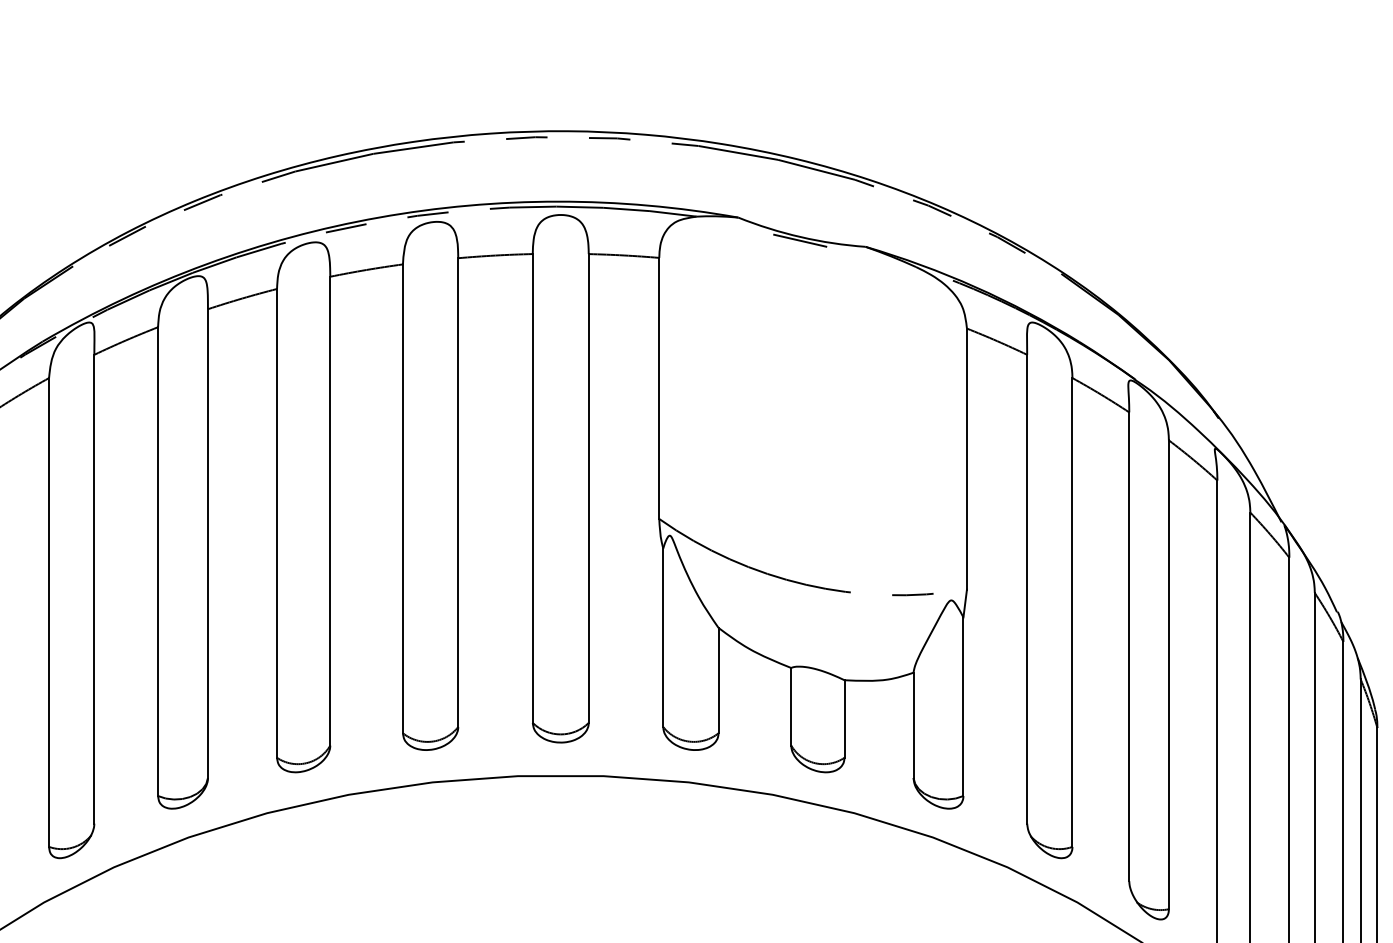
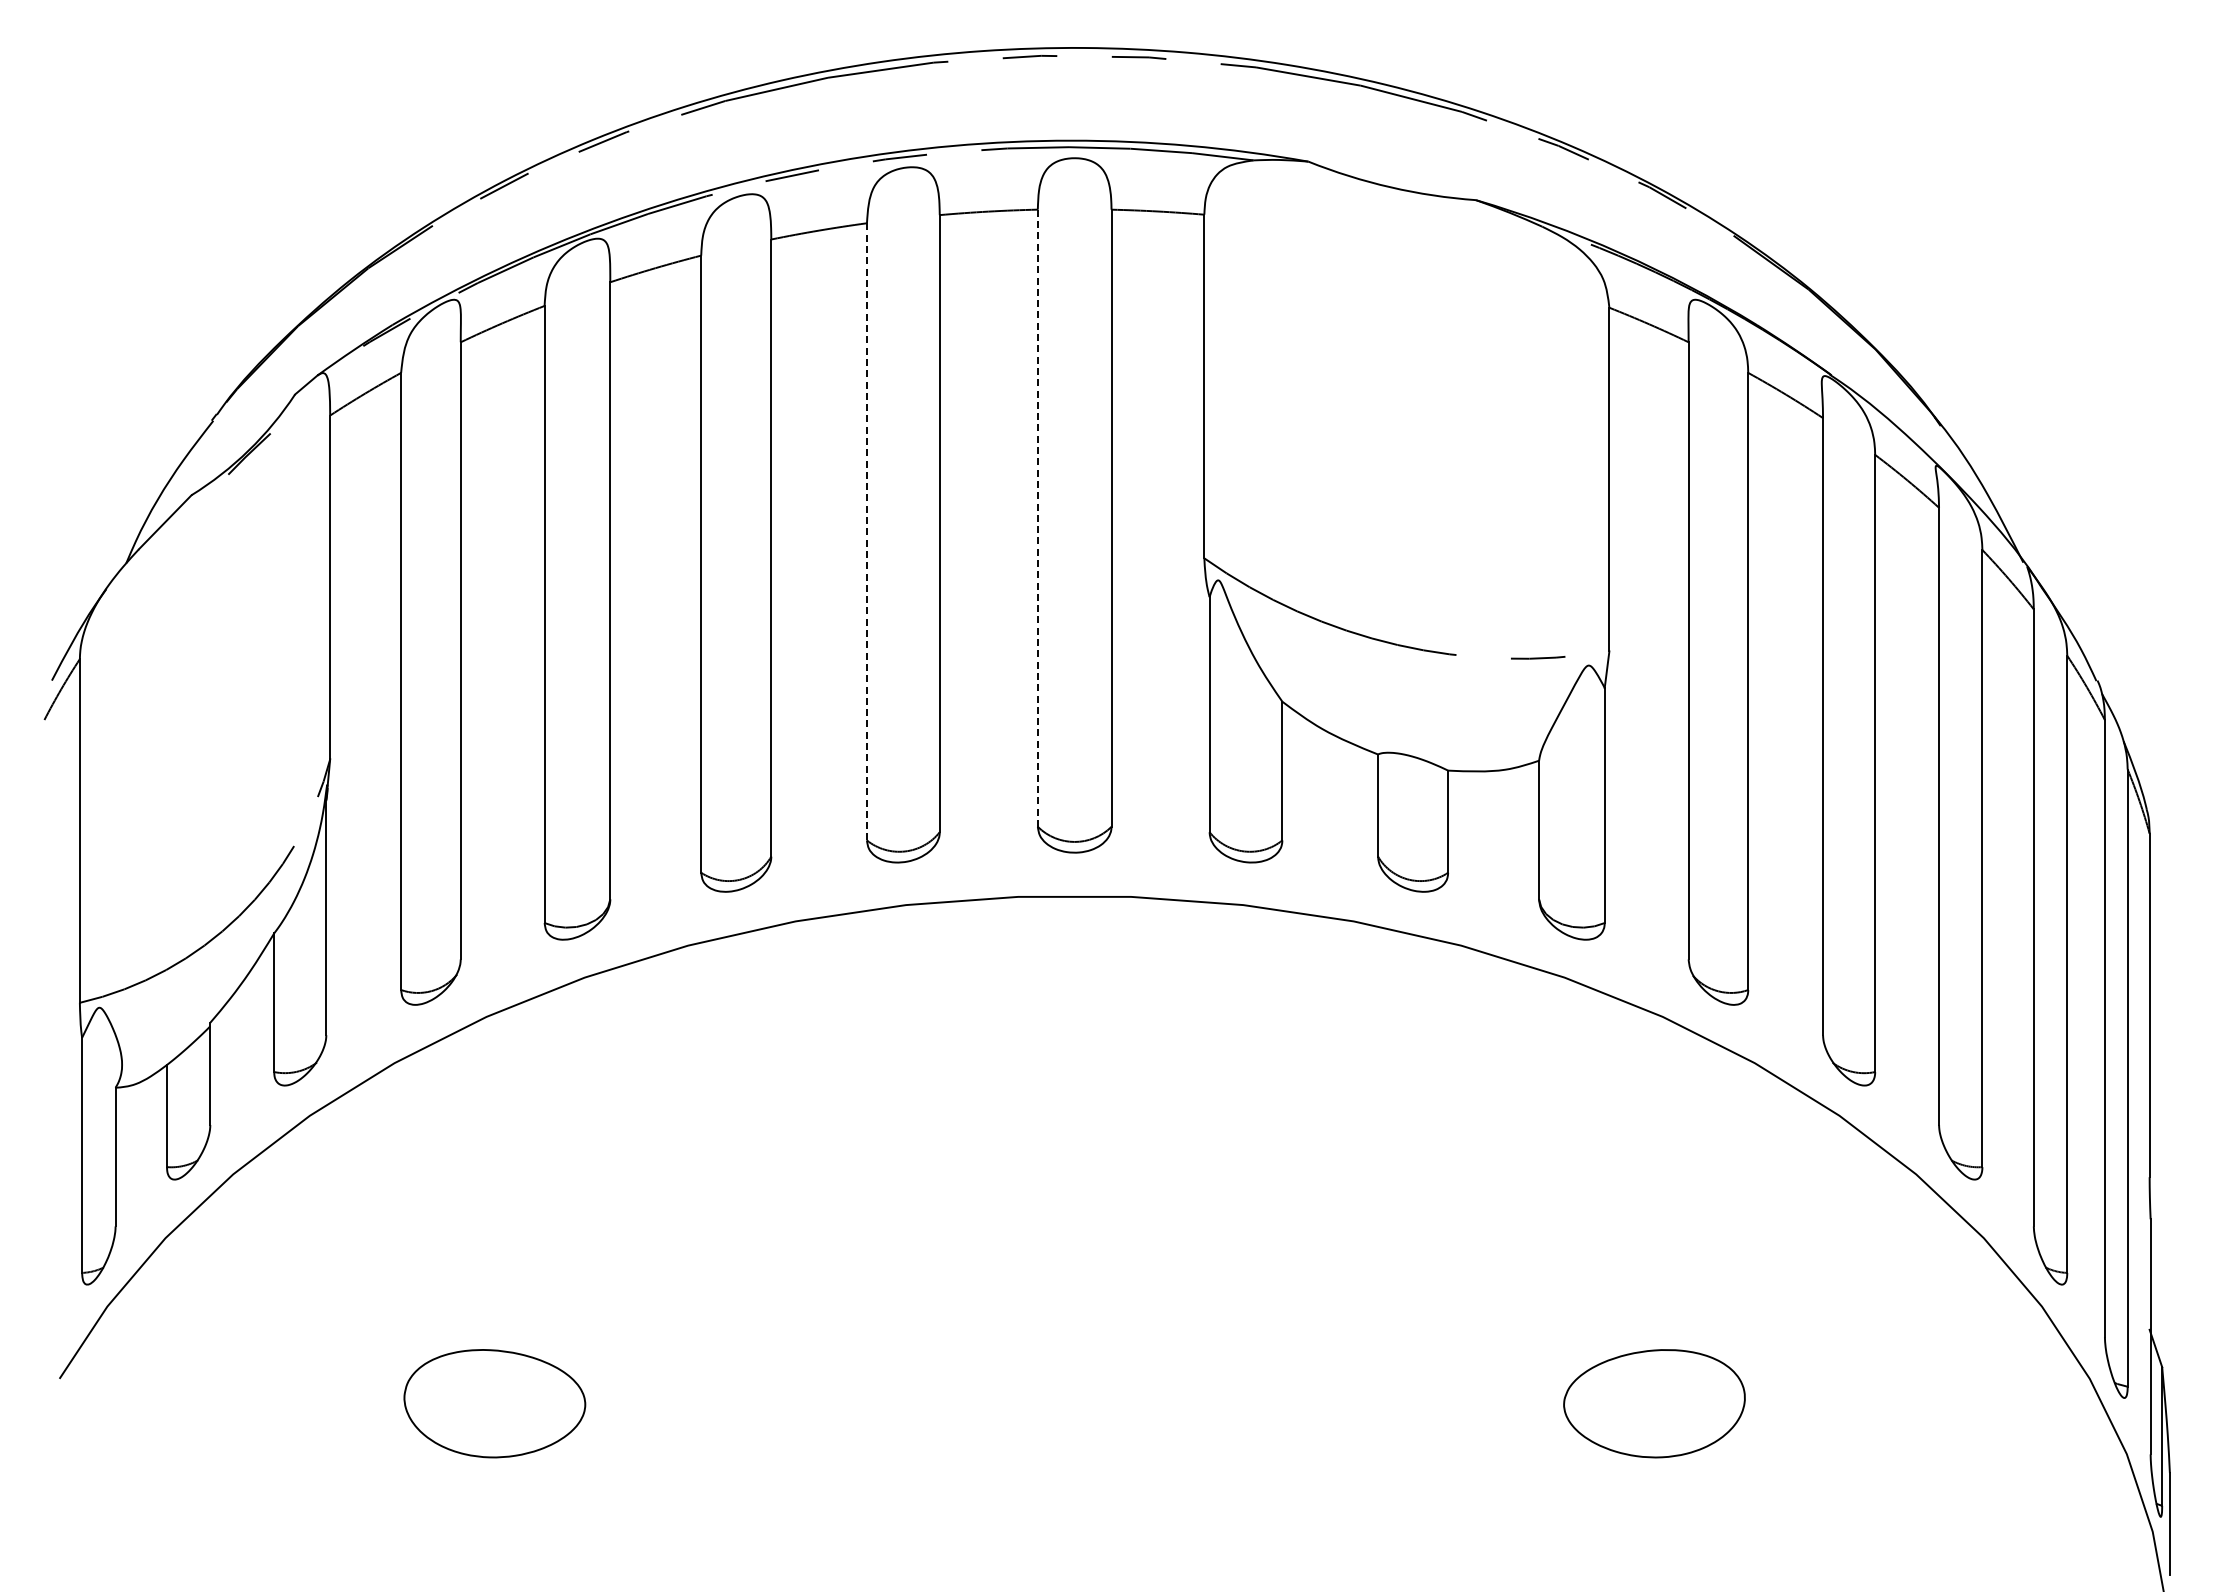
line: (799, 240) -> (1389, 191), removed
line: (532, 488) -> (1037, 518), solid -> dashed
line: (402, 498) -> (866, 531), solid -> dashed

